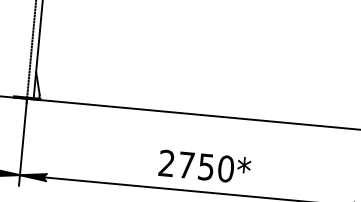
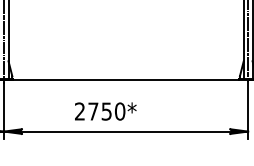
text: (204, 166) -> (105, 111), moved

